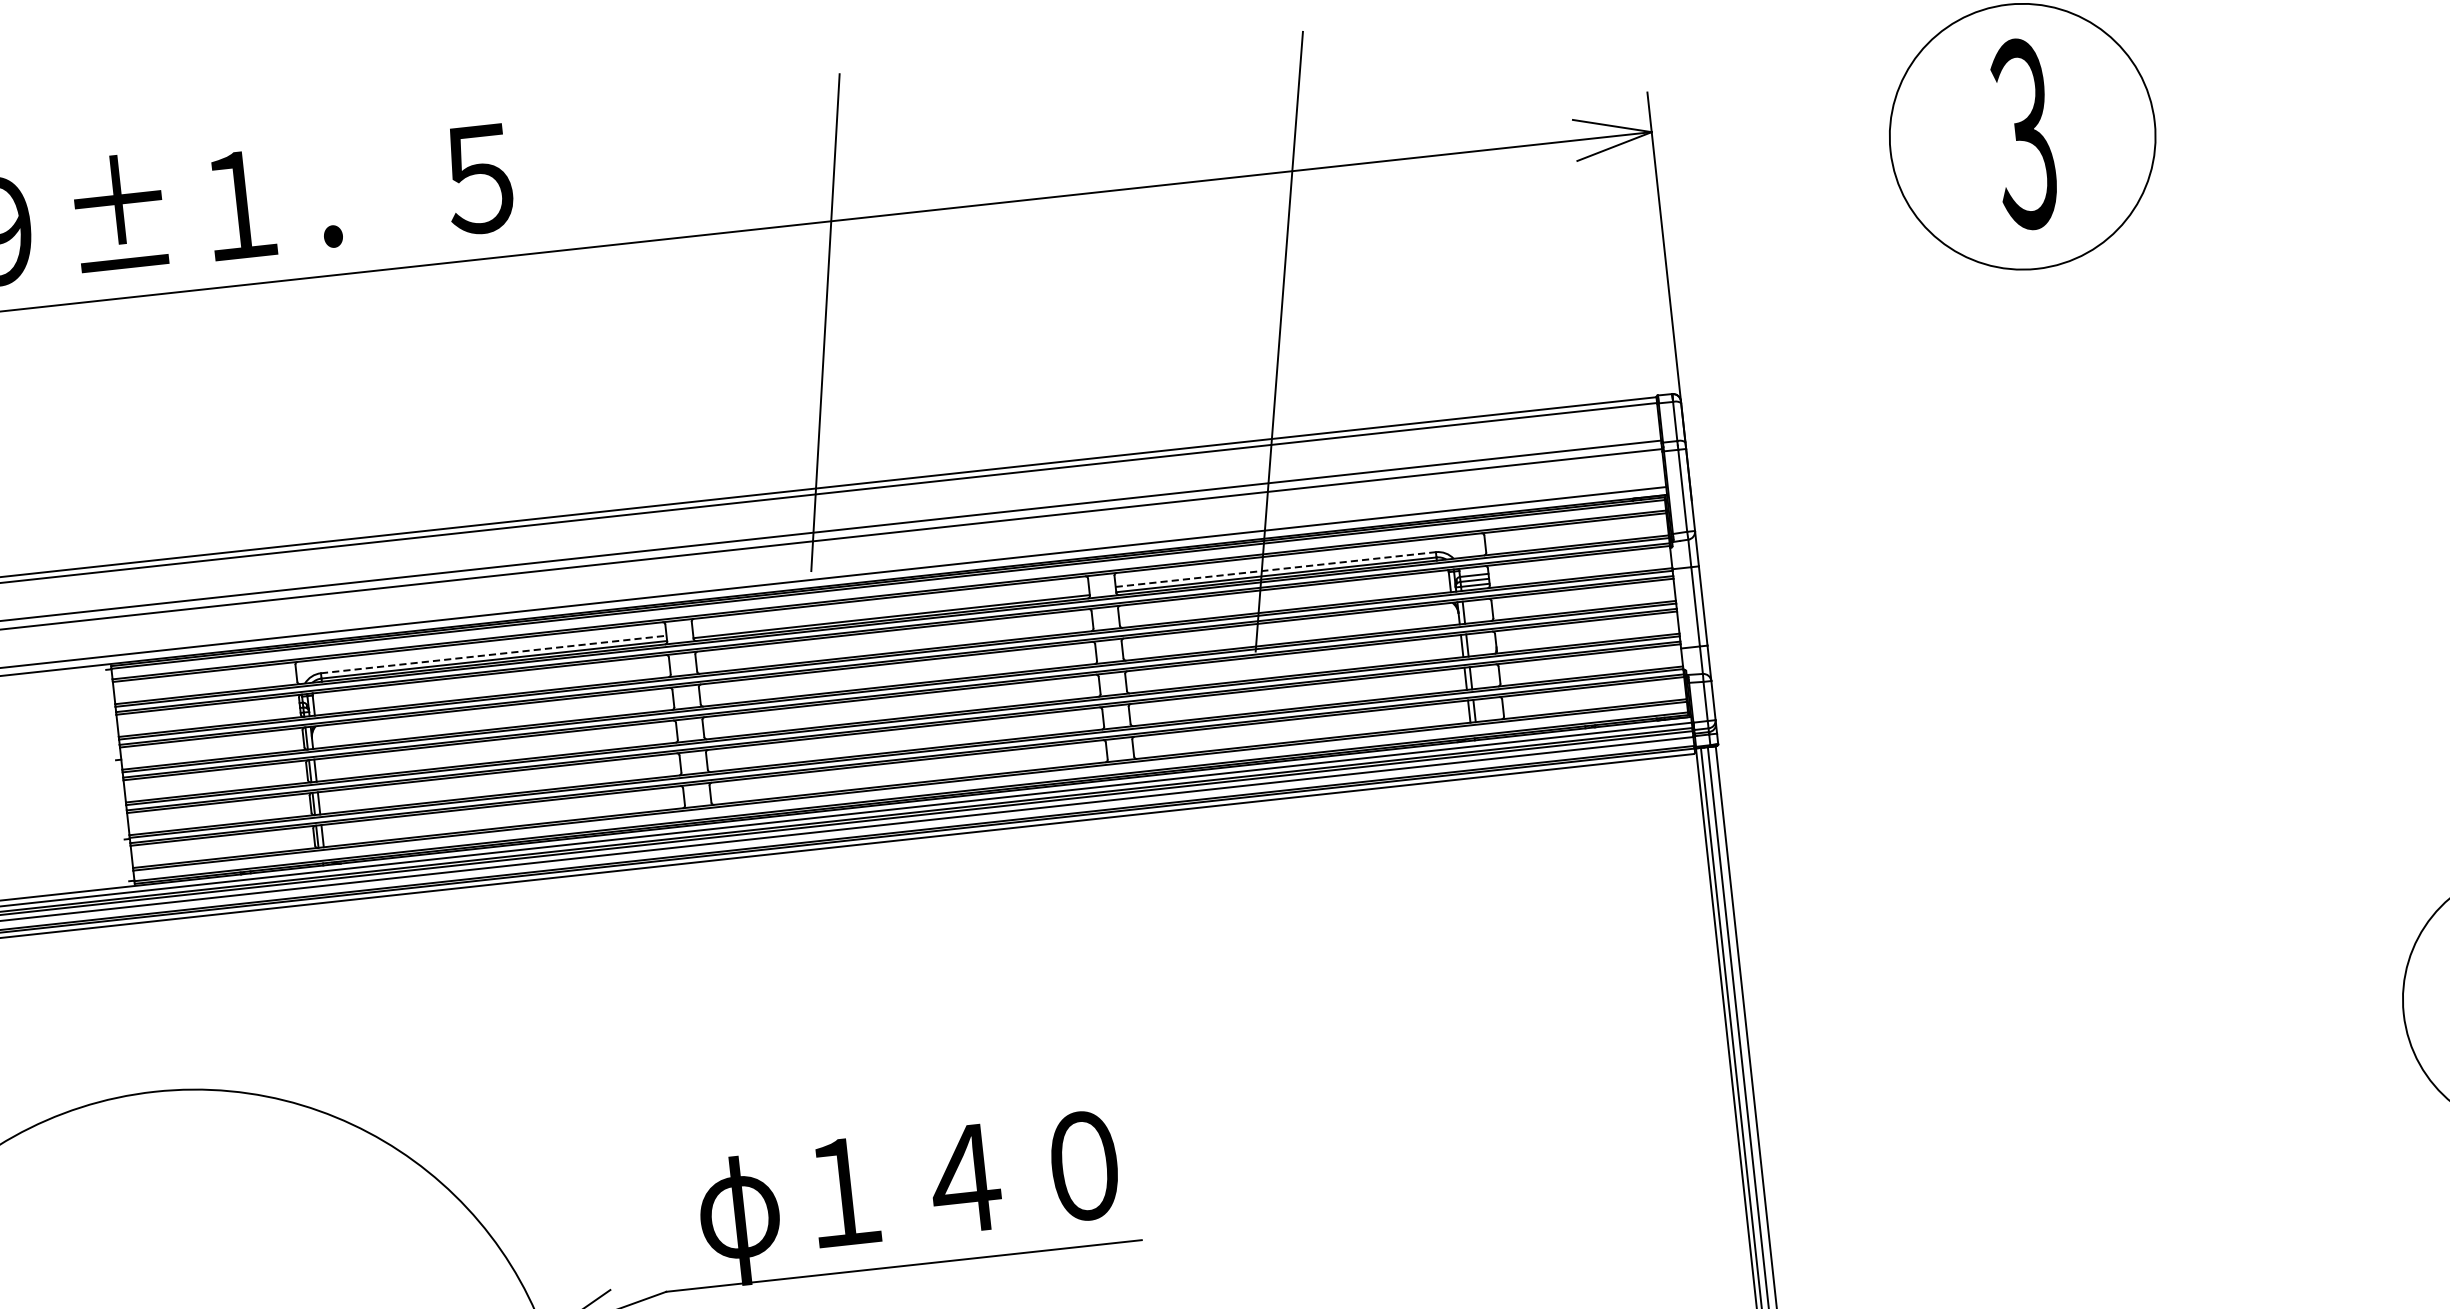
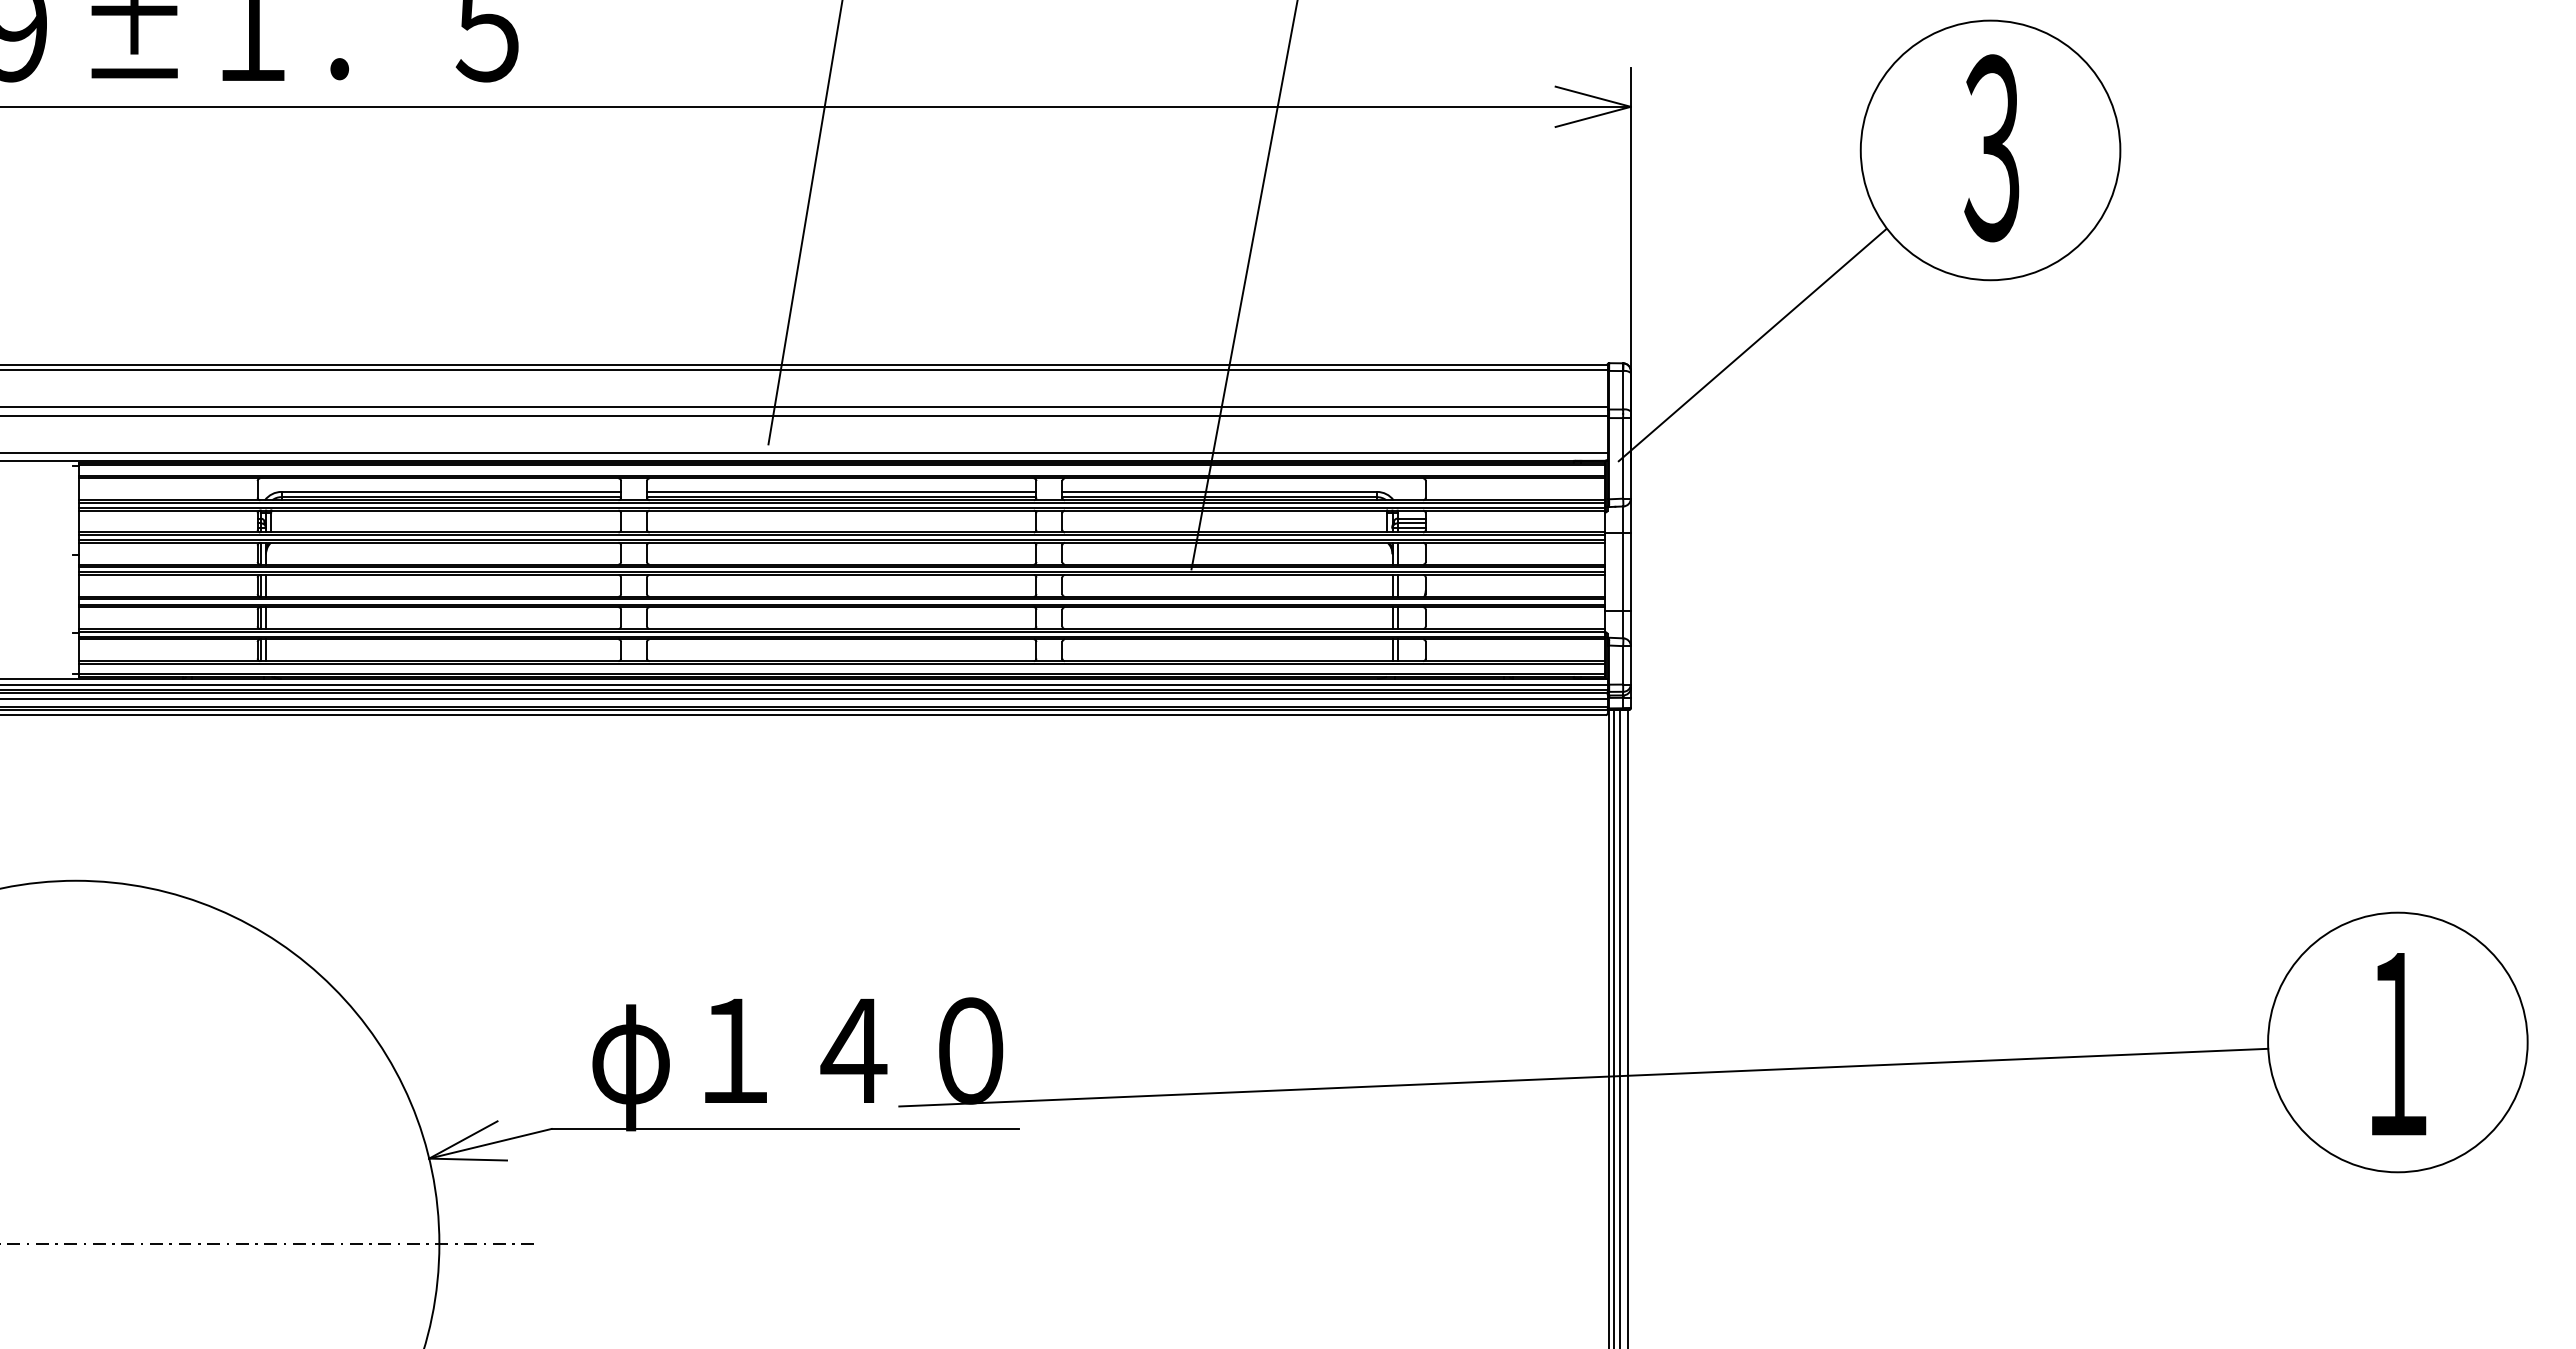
line: (1801, 361) -> (1752, 345), added
line: (1276, 569) -> (1220, 491), dashed -> solid
line: (890, 610) -> (841, 491), added
line: (493, 654) -> (451, 491), dashed -> solid
line: (1710, 1125) -> (1583, 1077), added

